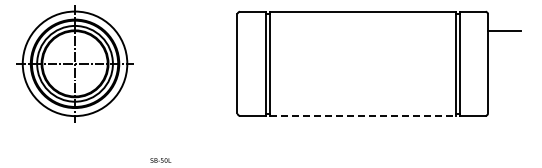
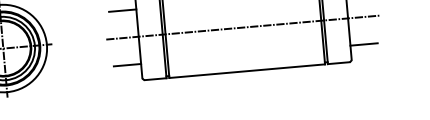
line: (220, 31) -> (122, 10), added
line: (362, 63) -> (243, 27), added
line: (220, 96) -> (127, 65), added
line: (504, 96) -> (364, 44), added
line: (363, 116) -> (247, 71), dashed -> solid

